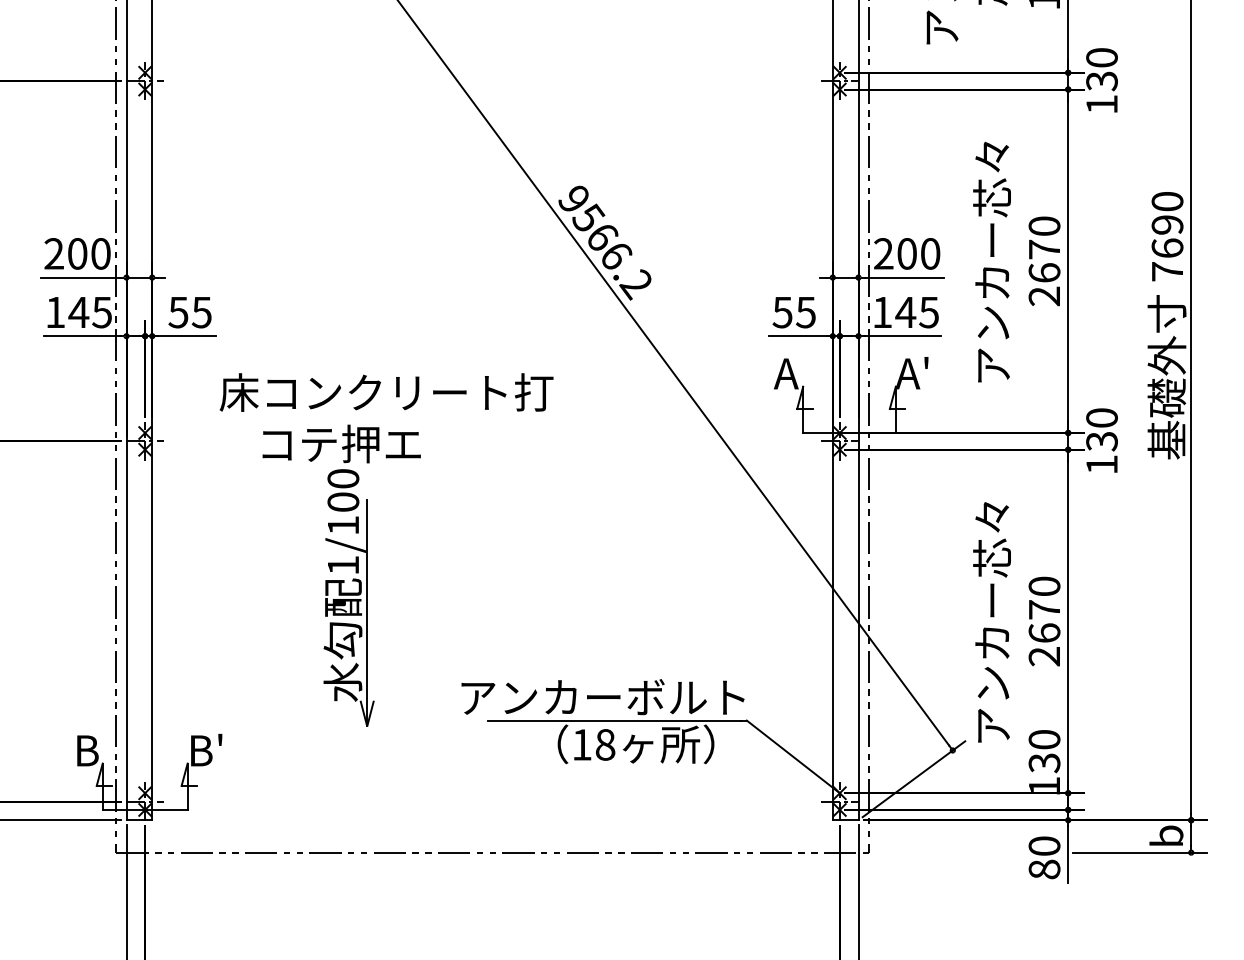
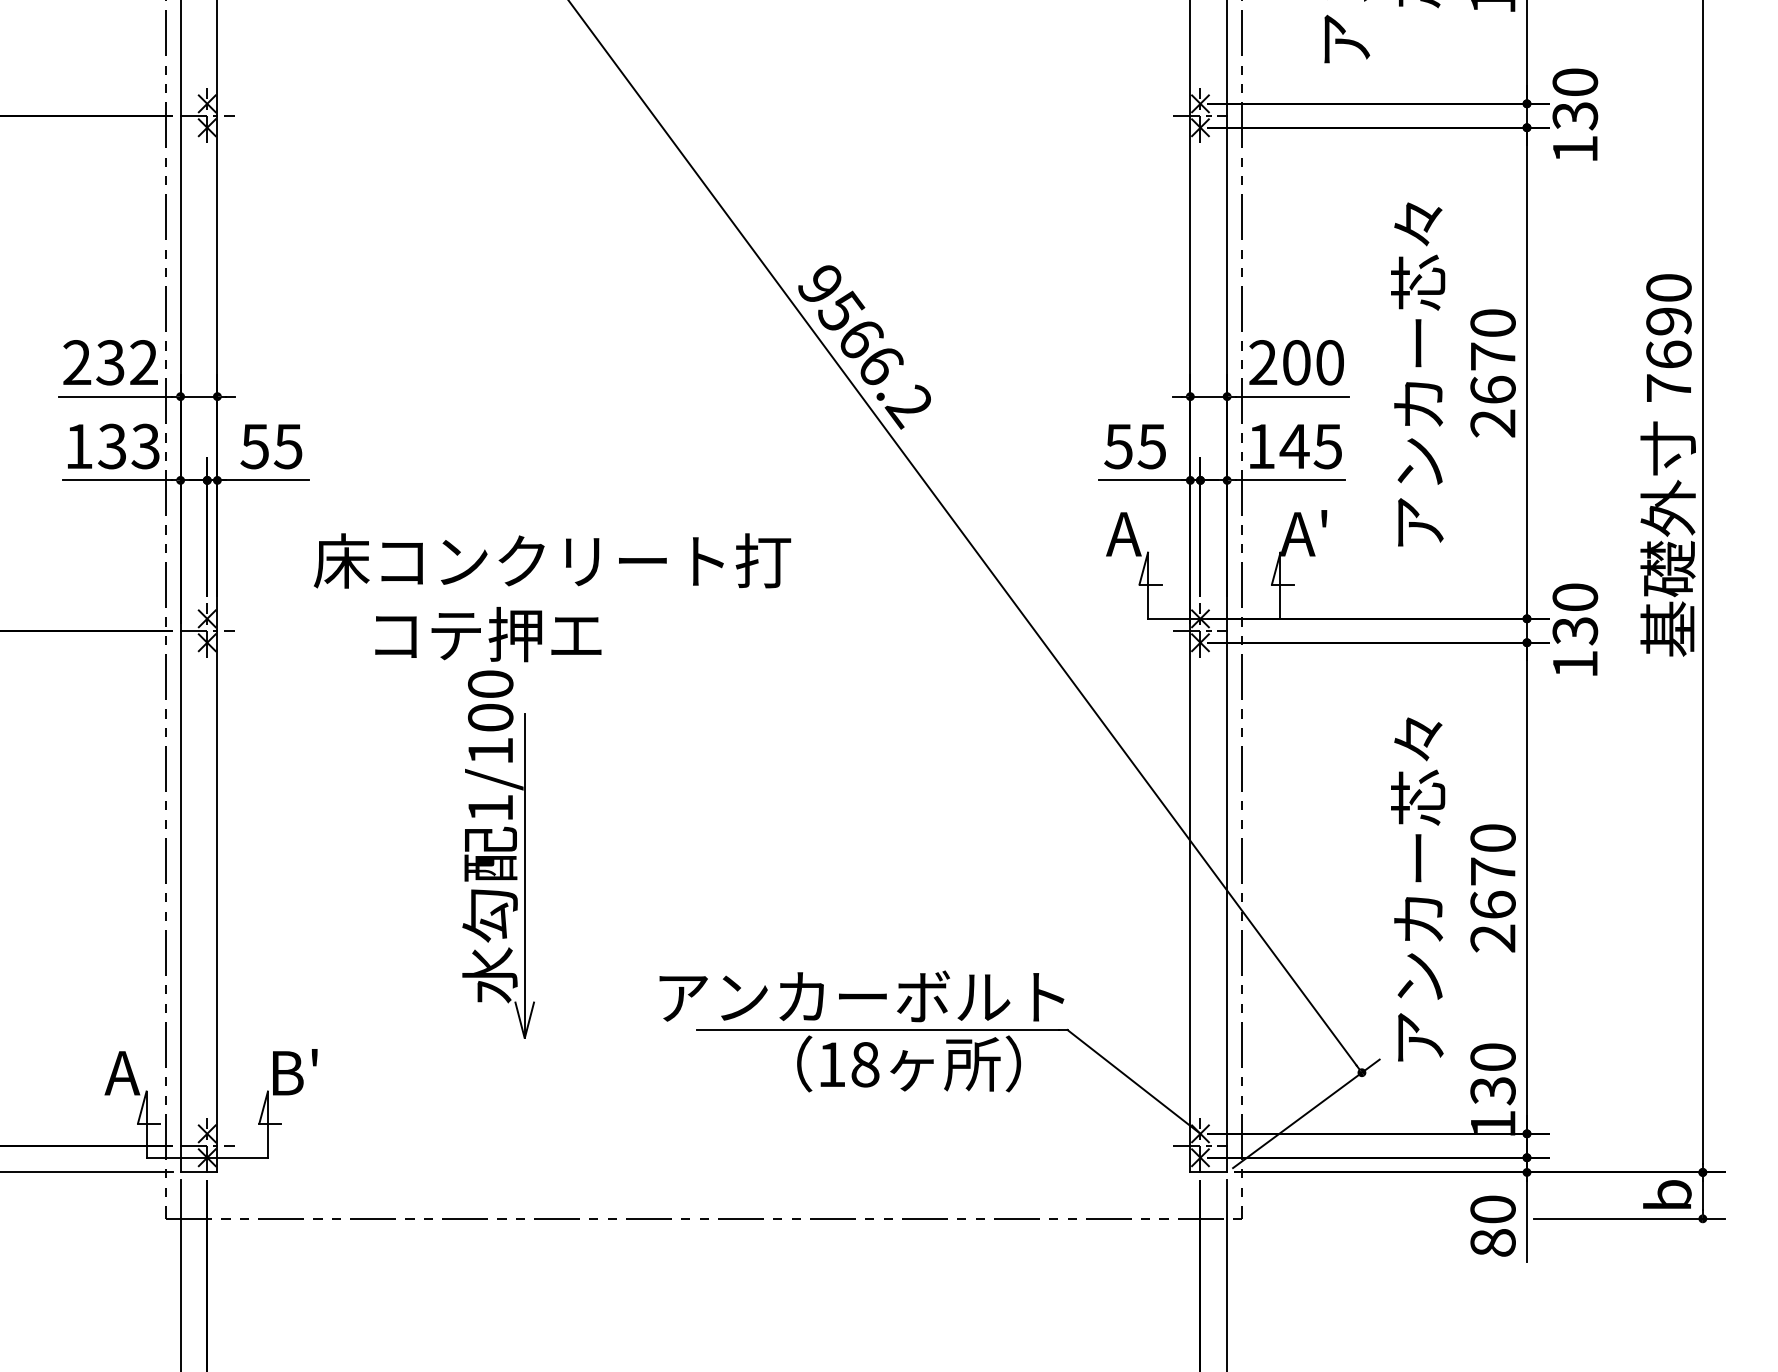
text: (88, 253) -> (126, 362), 200 -> 232
text: (89, 312) -> (127, 446), 145 -> 133
text: (85, 750) -> (121, 1072), B -> A

